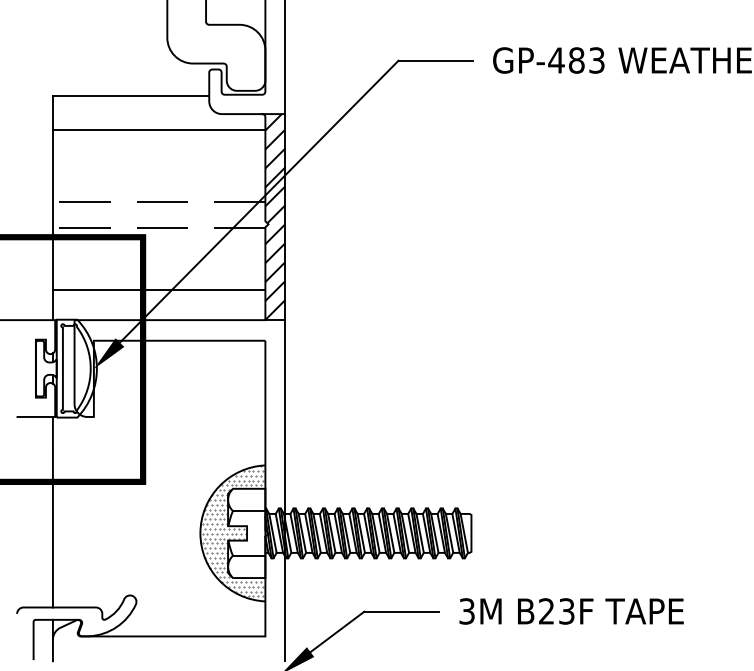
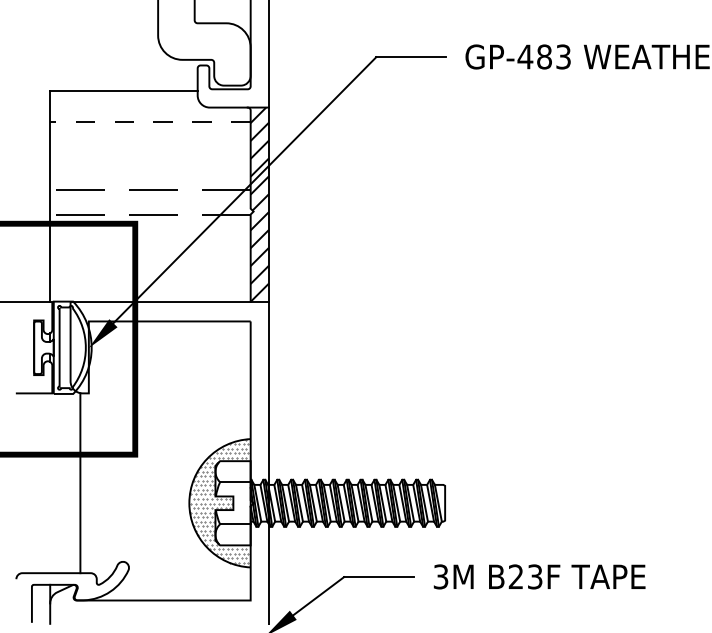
line: (158, 129) -> (149, 122), solid -> dashed
line: (158, 290) -> (149, 274), removed
line: (52, 511) -> (79, 482), moved

